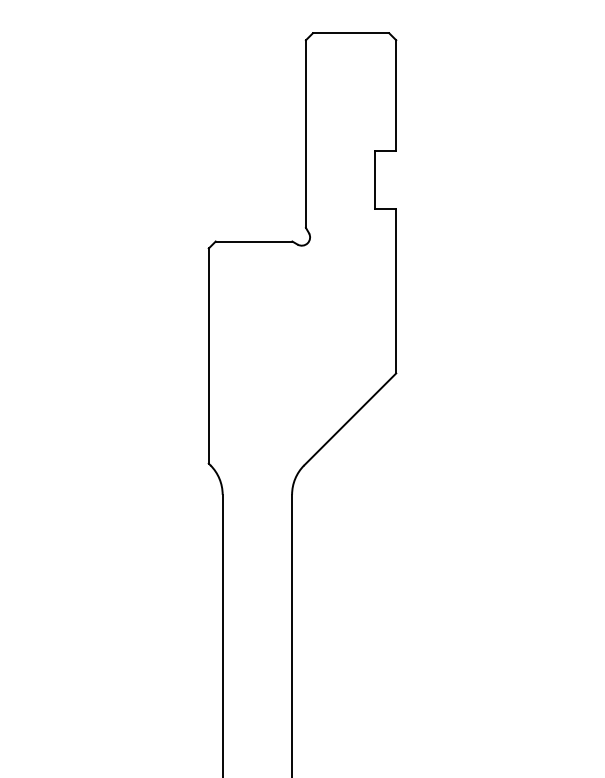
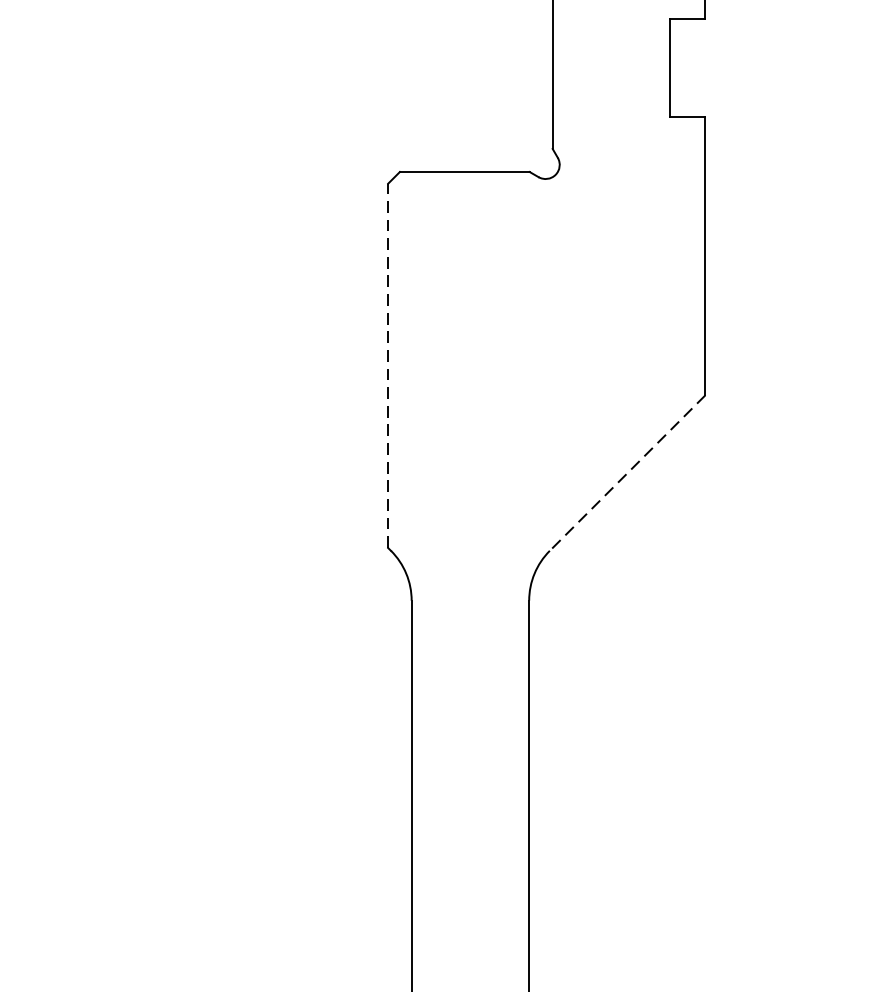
line: (208, 356) -> (387, 366), solid -> dashed
line: (350, 419) -> (628, 473), solid -> dashed

